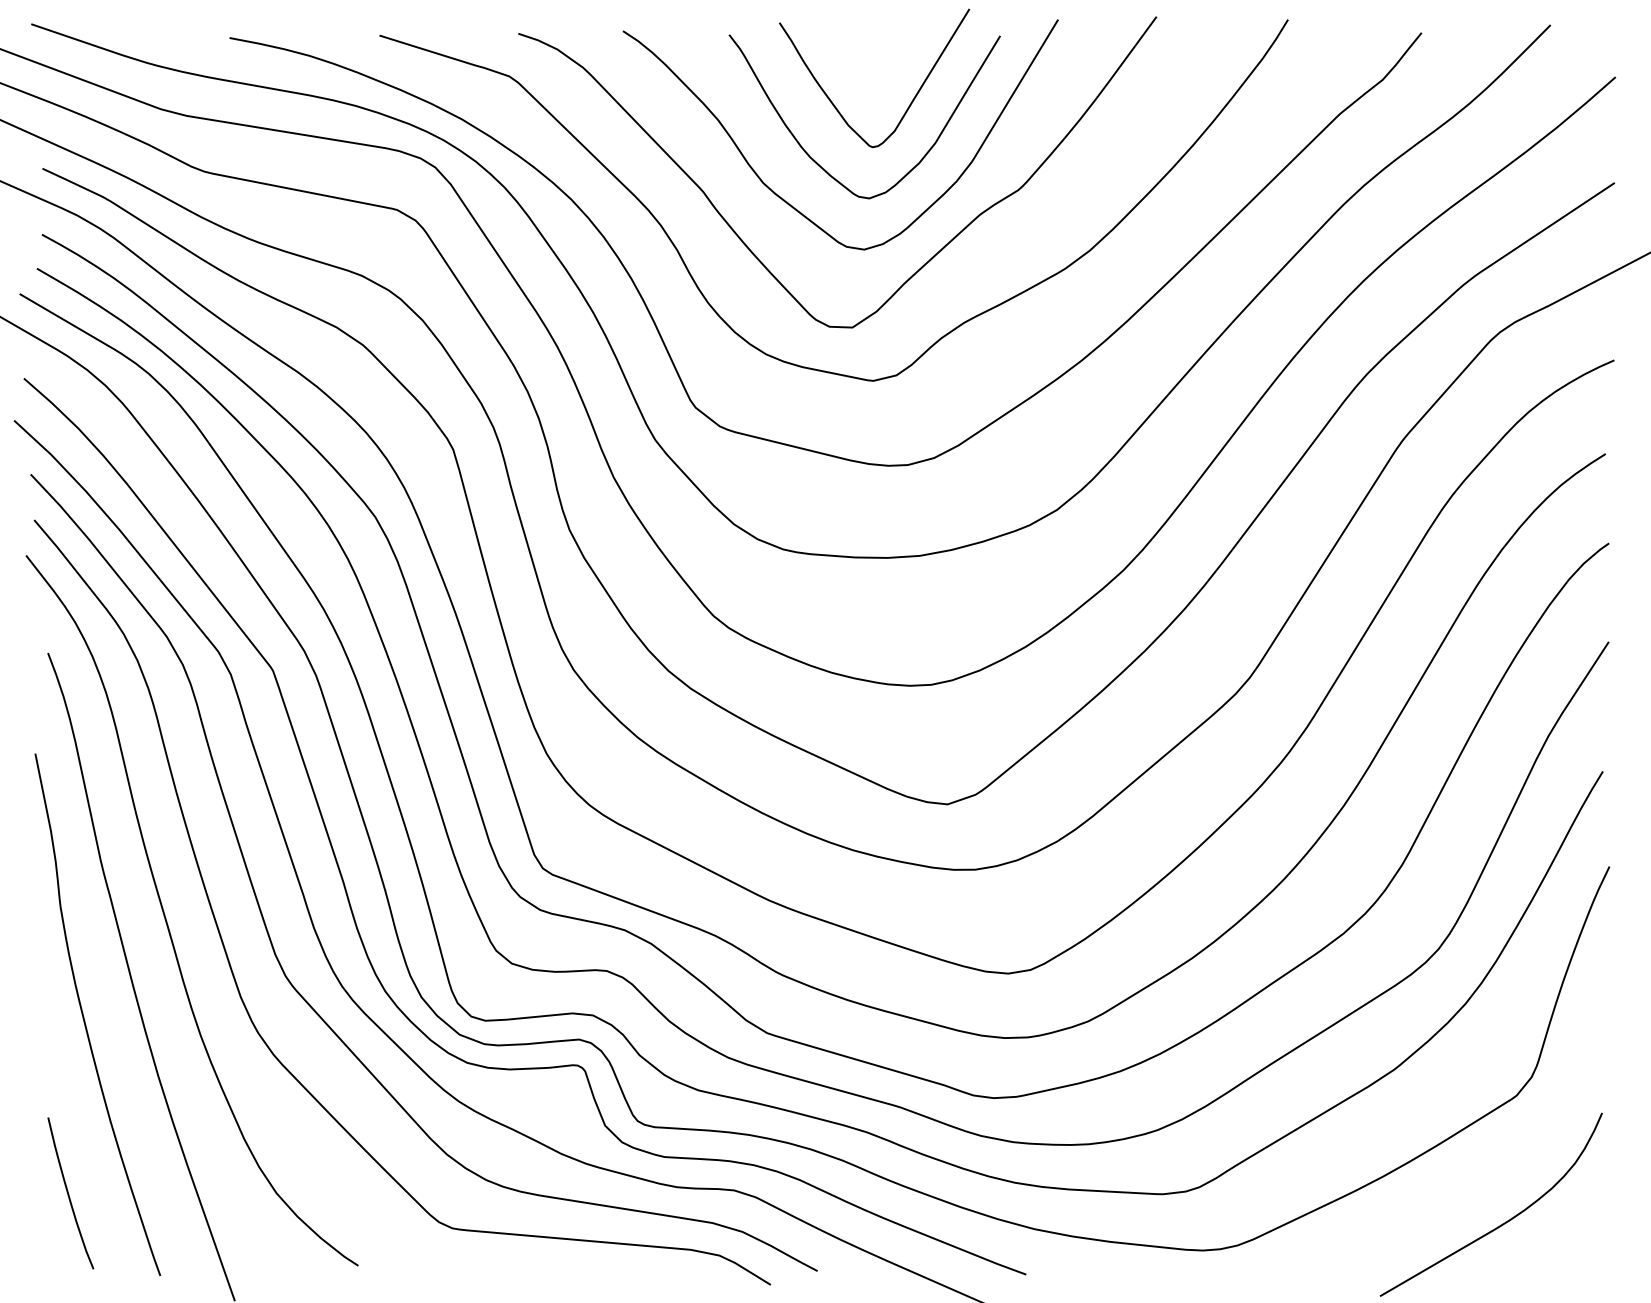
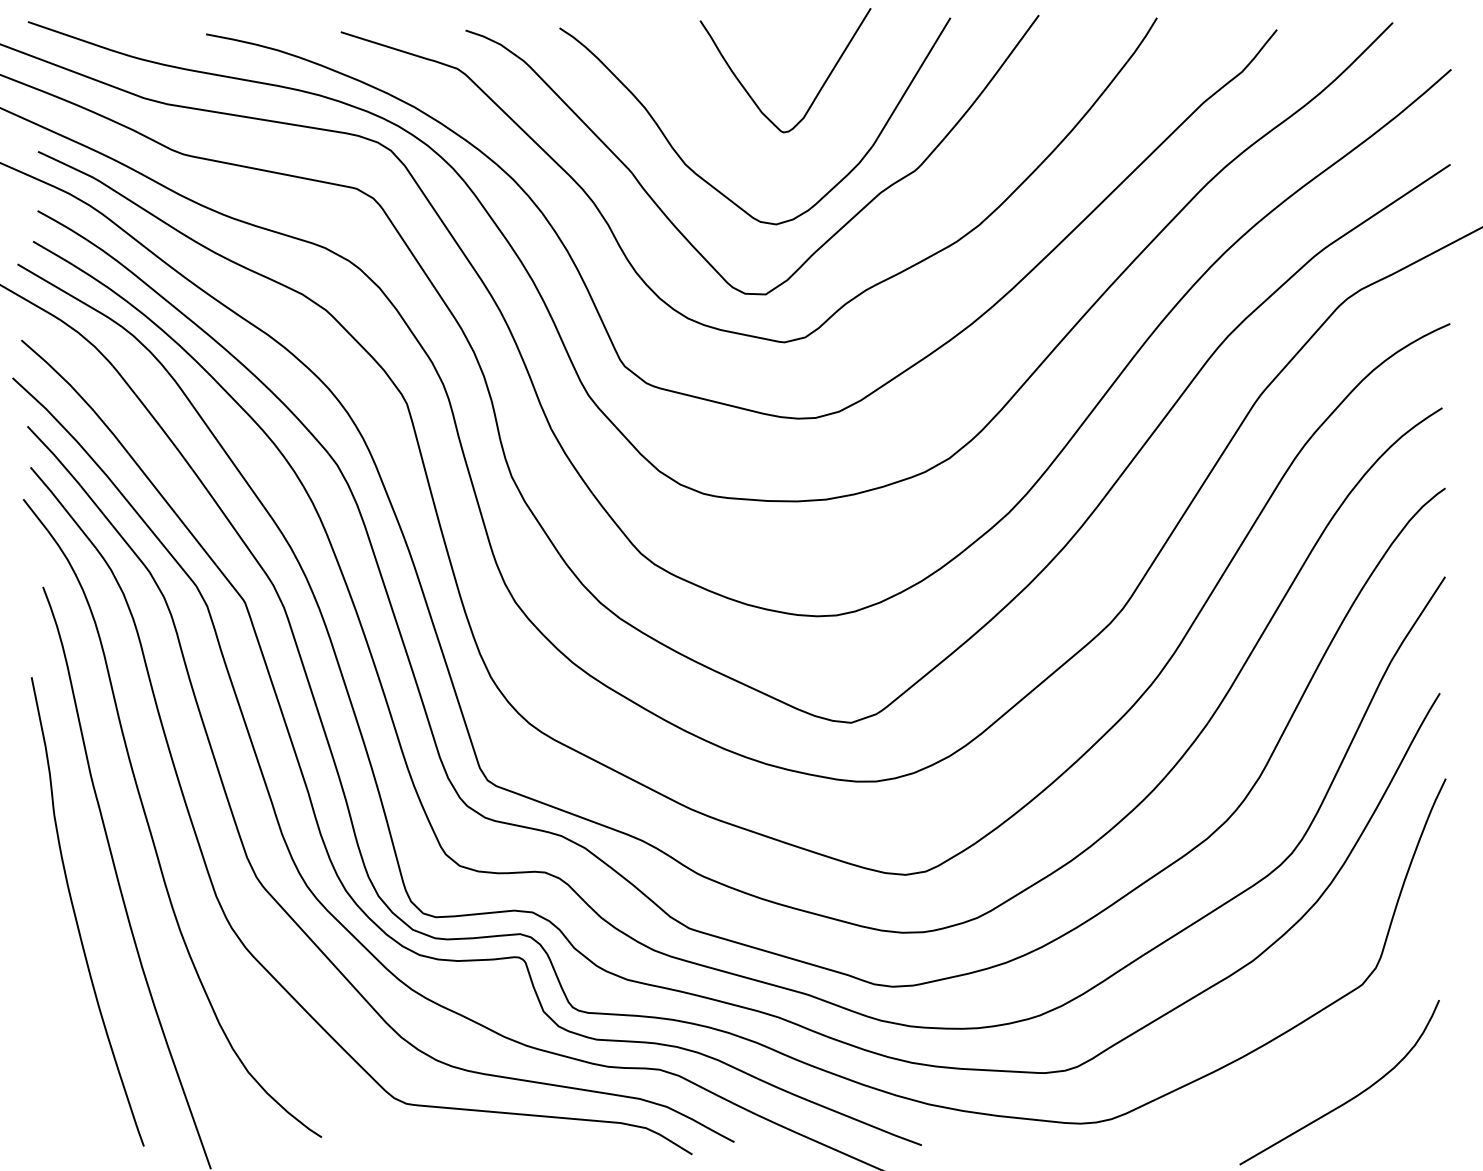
curve: (824, 168) -> (740, 151), removed
curve: (69, 1194) -> (62, 1073), removed

